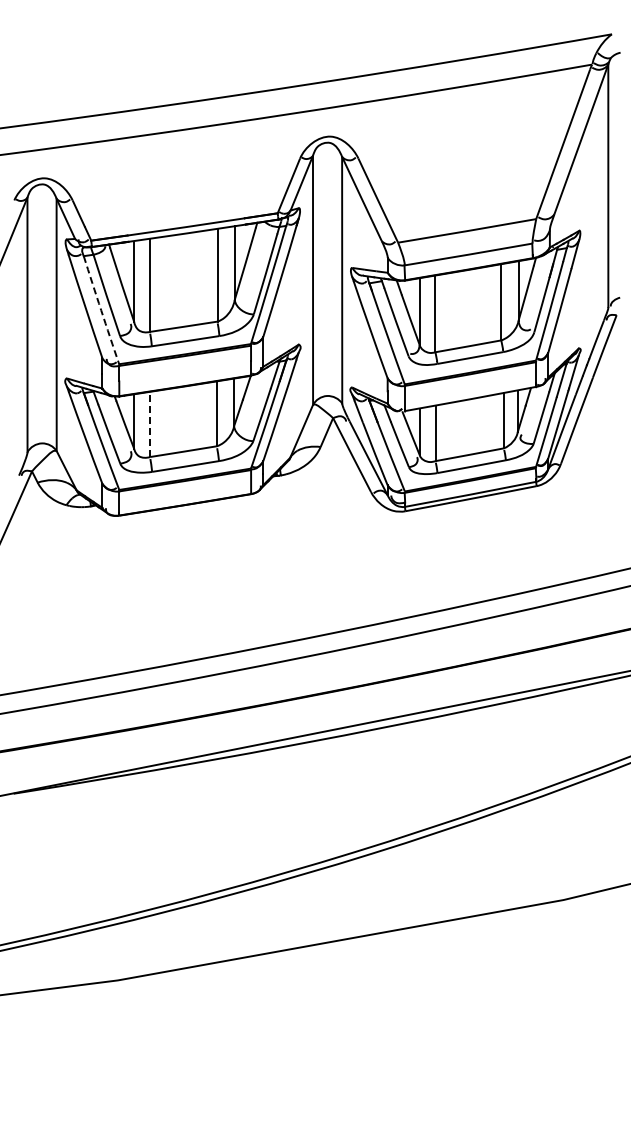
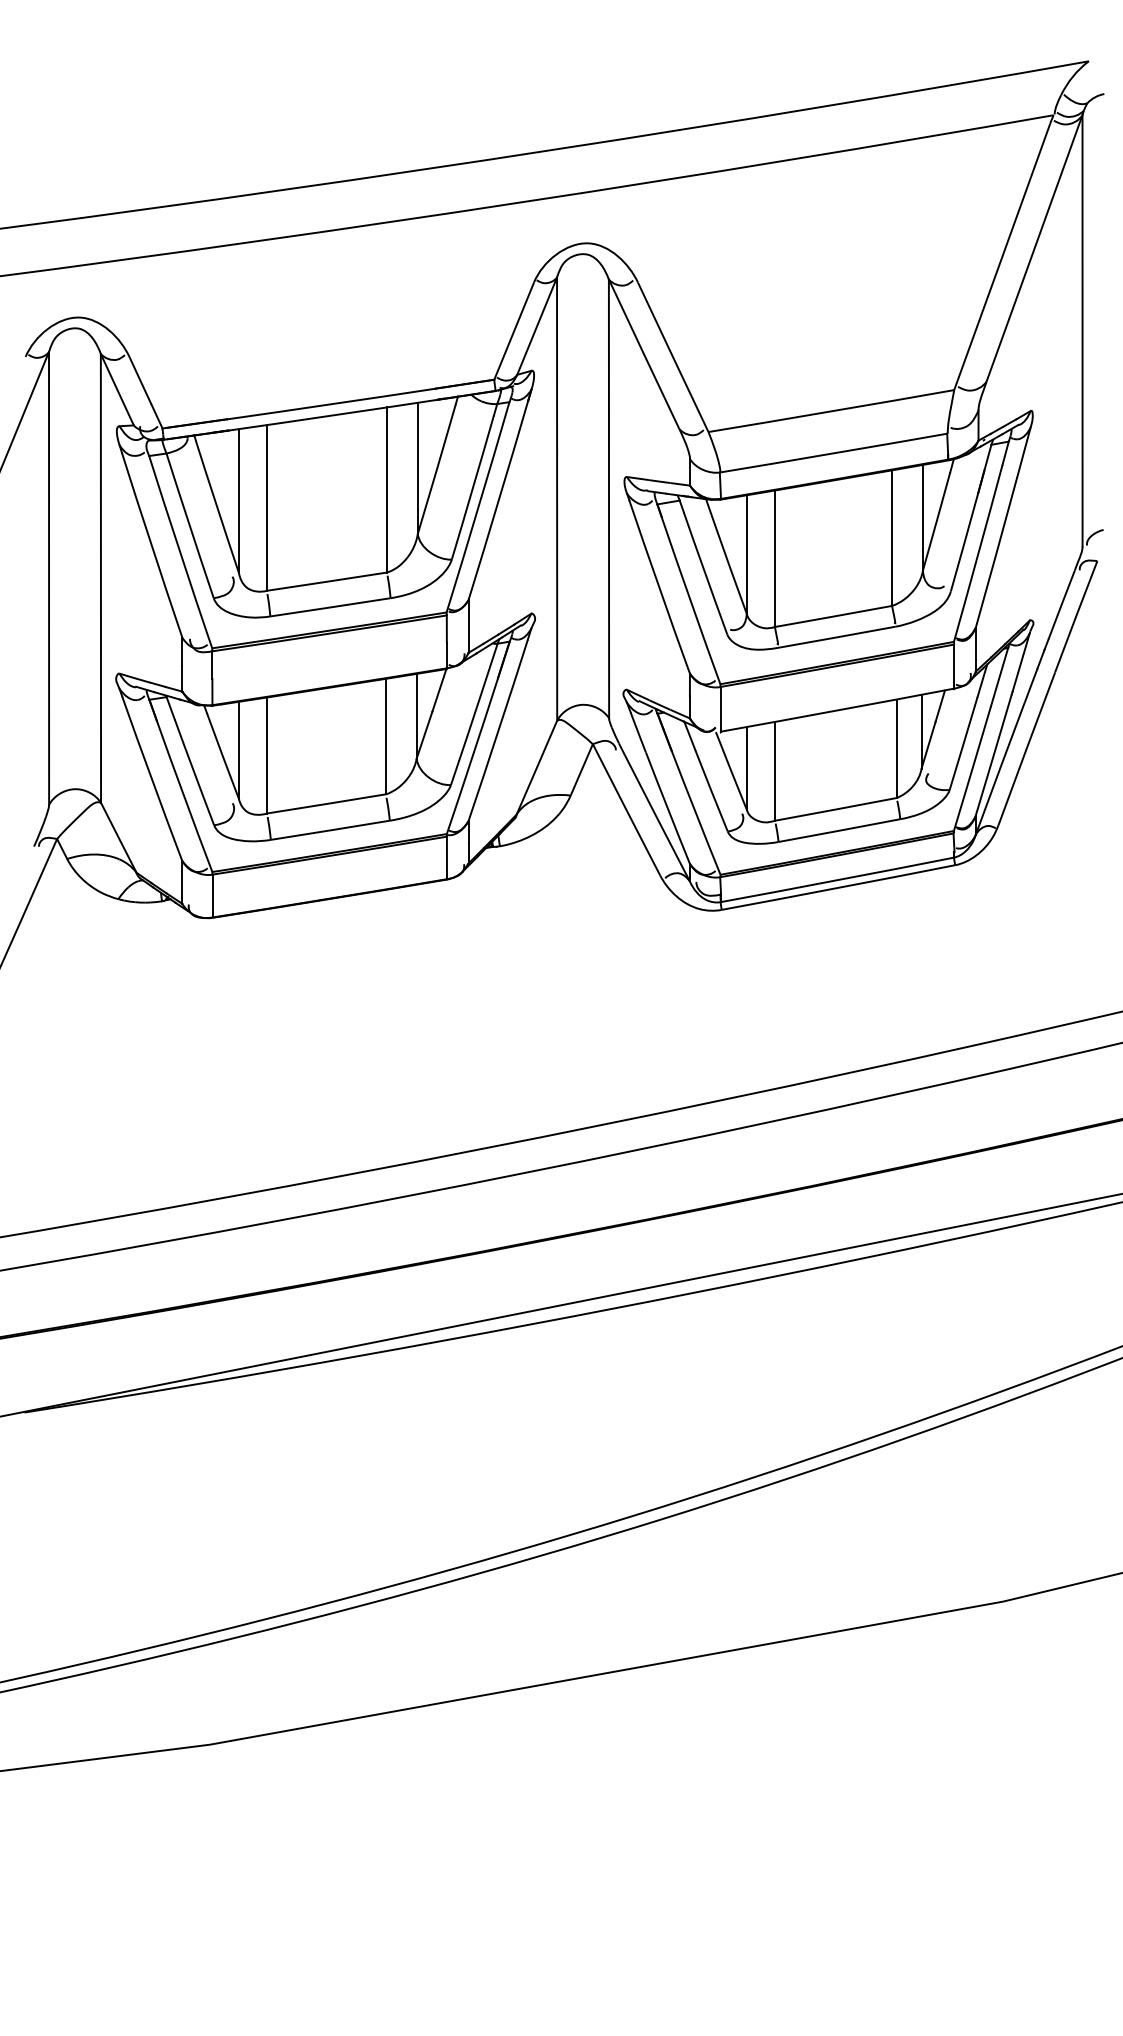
arc: (101, 310) -> (180, 552), dashed -> solid
line: (150, 424) -> (267, 755), dashed -> solid

